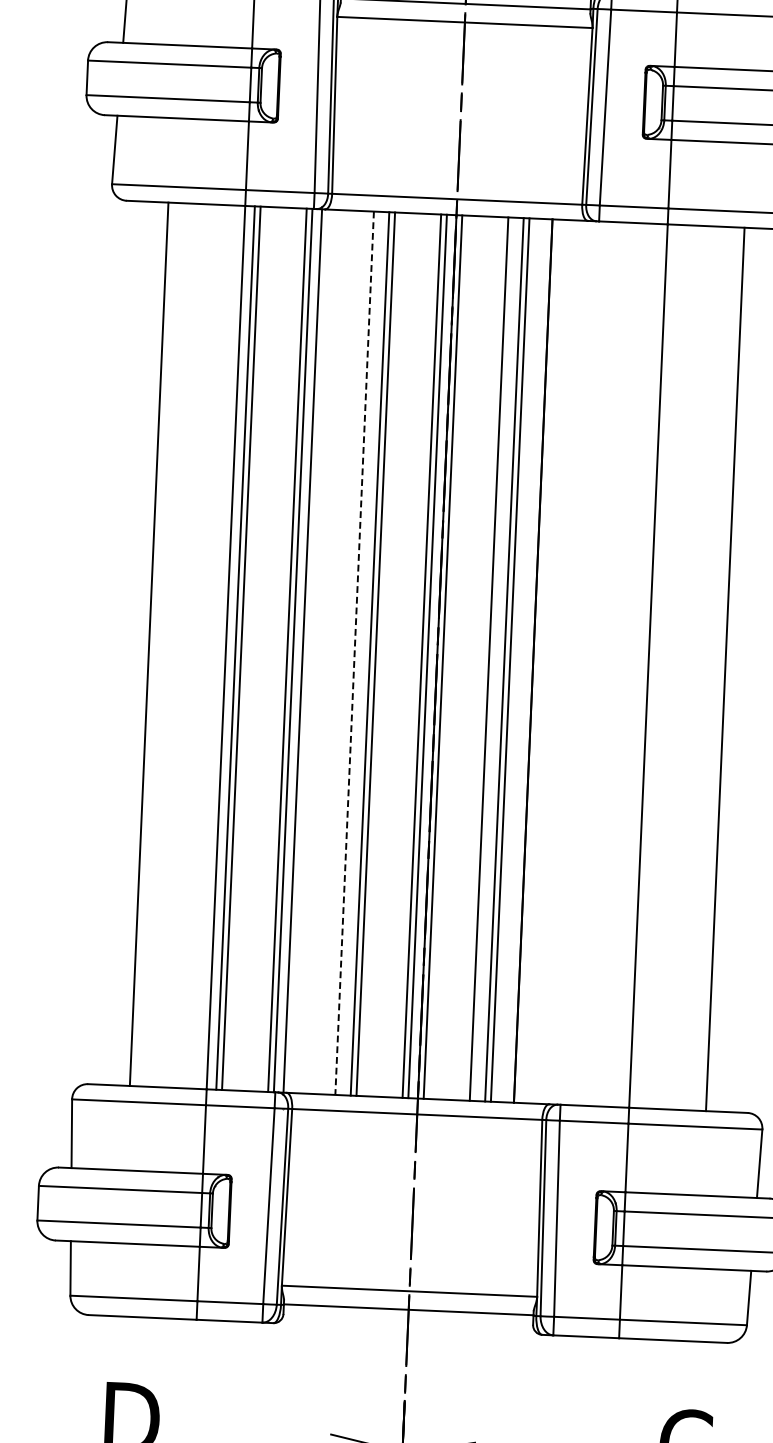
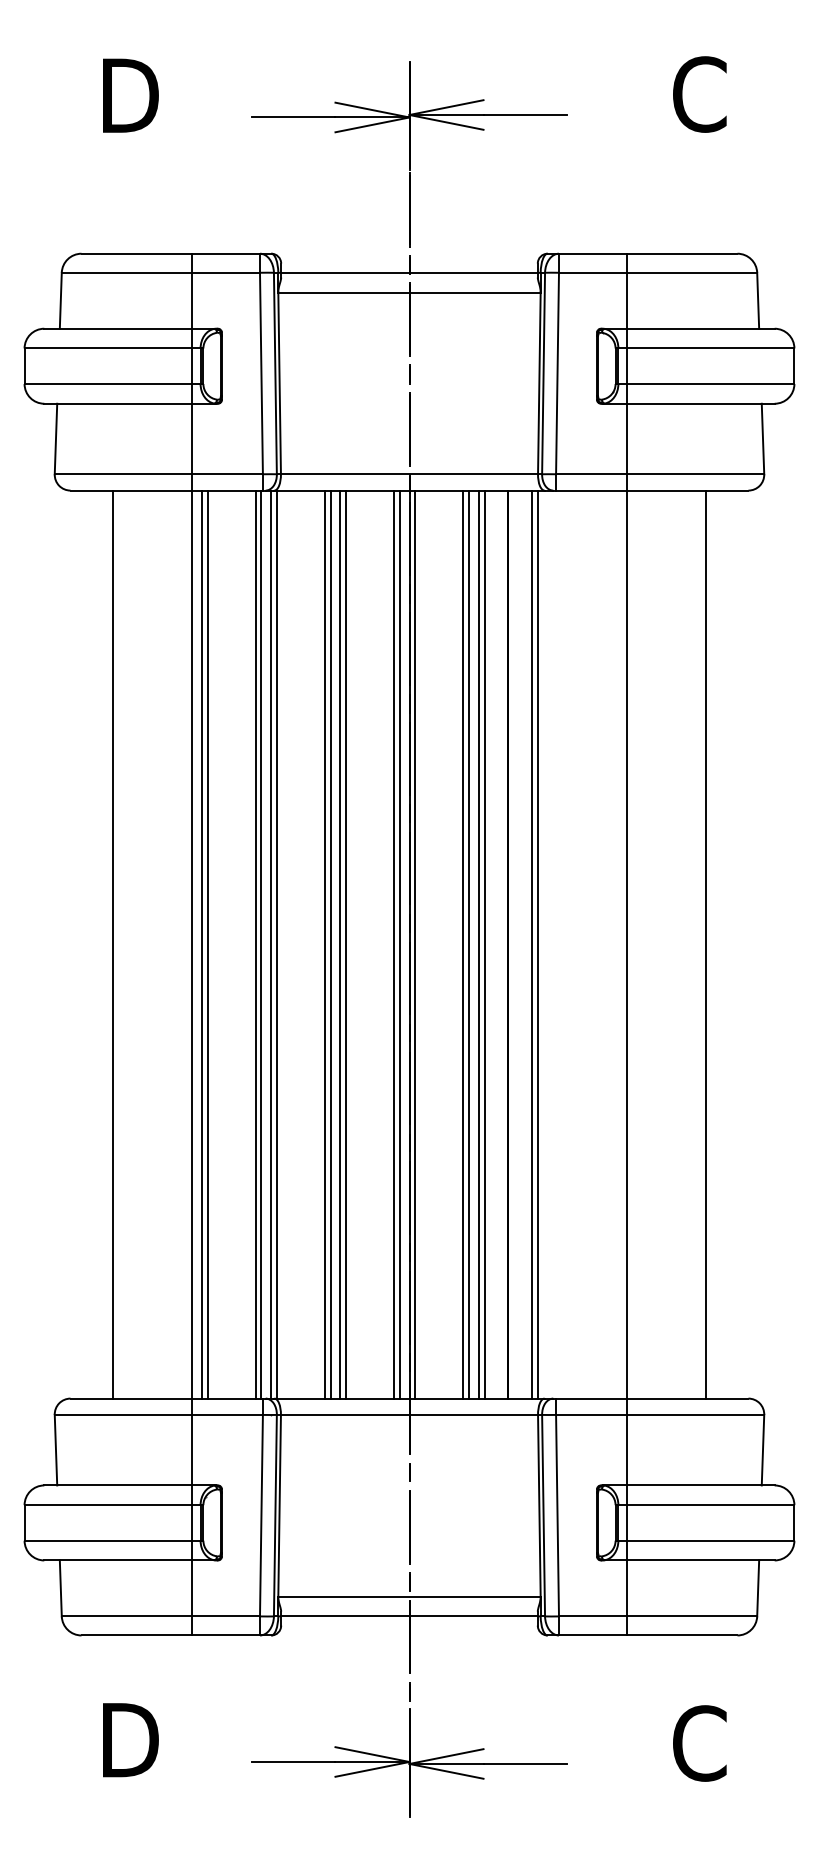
line: (308, 651) -> (277, 944), added
line: (354, 653) -> (324, 944), dashed -> solid
line: (360, 653) -> (330, 944), added
line: (494, 659) -> (468, 944), added
line: (555, 661) -> (531, 944), added
line: (561, 662) -> (537, 944), added

